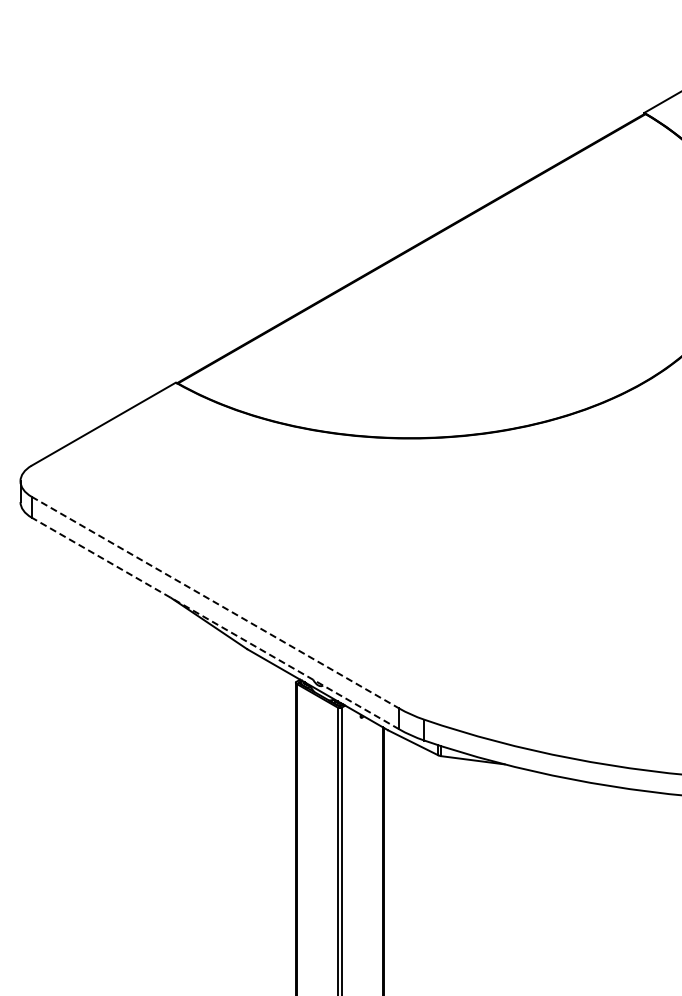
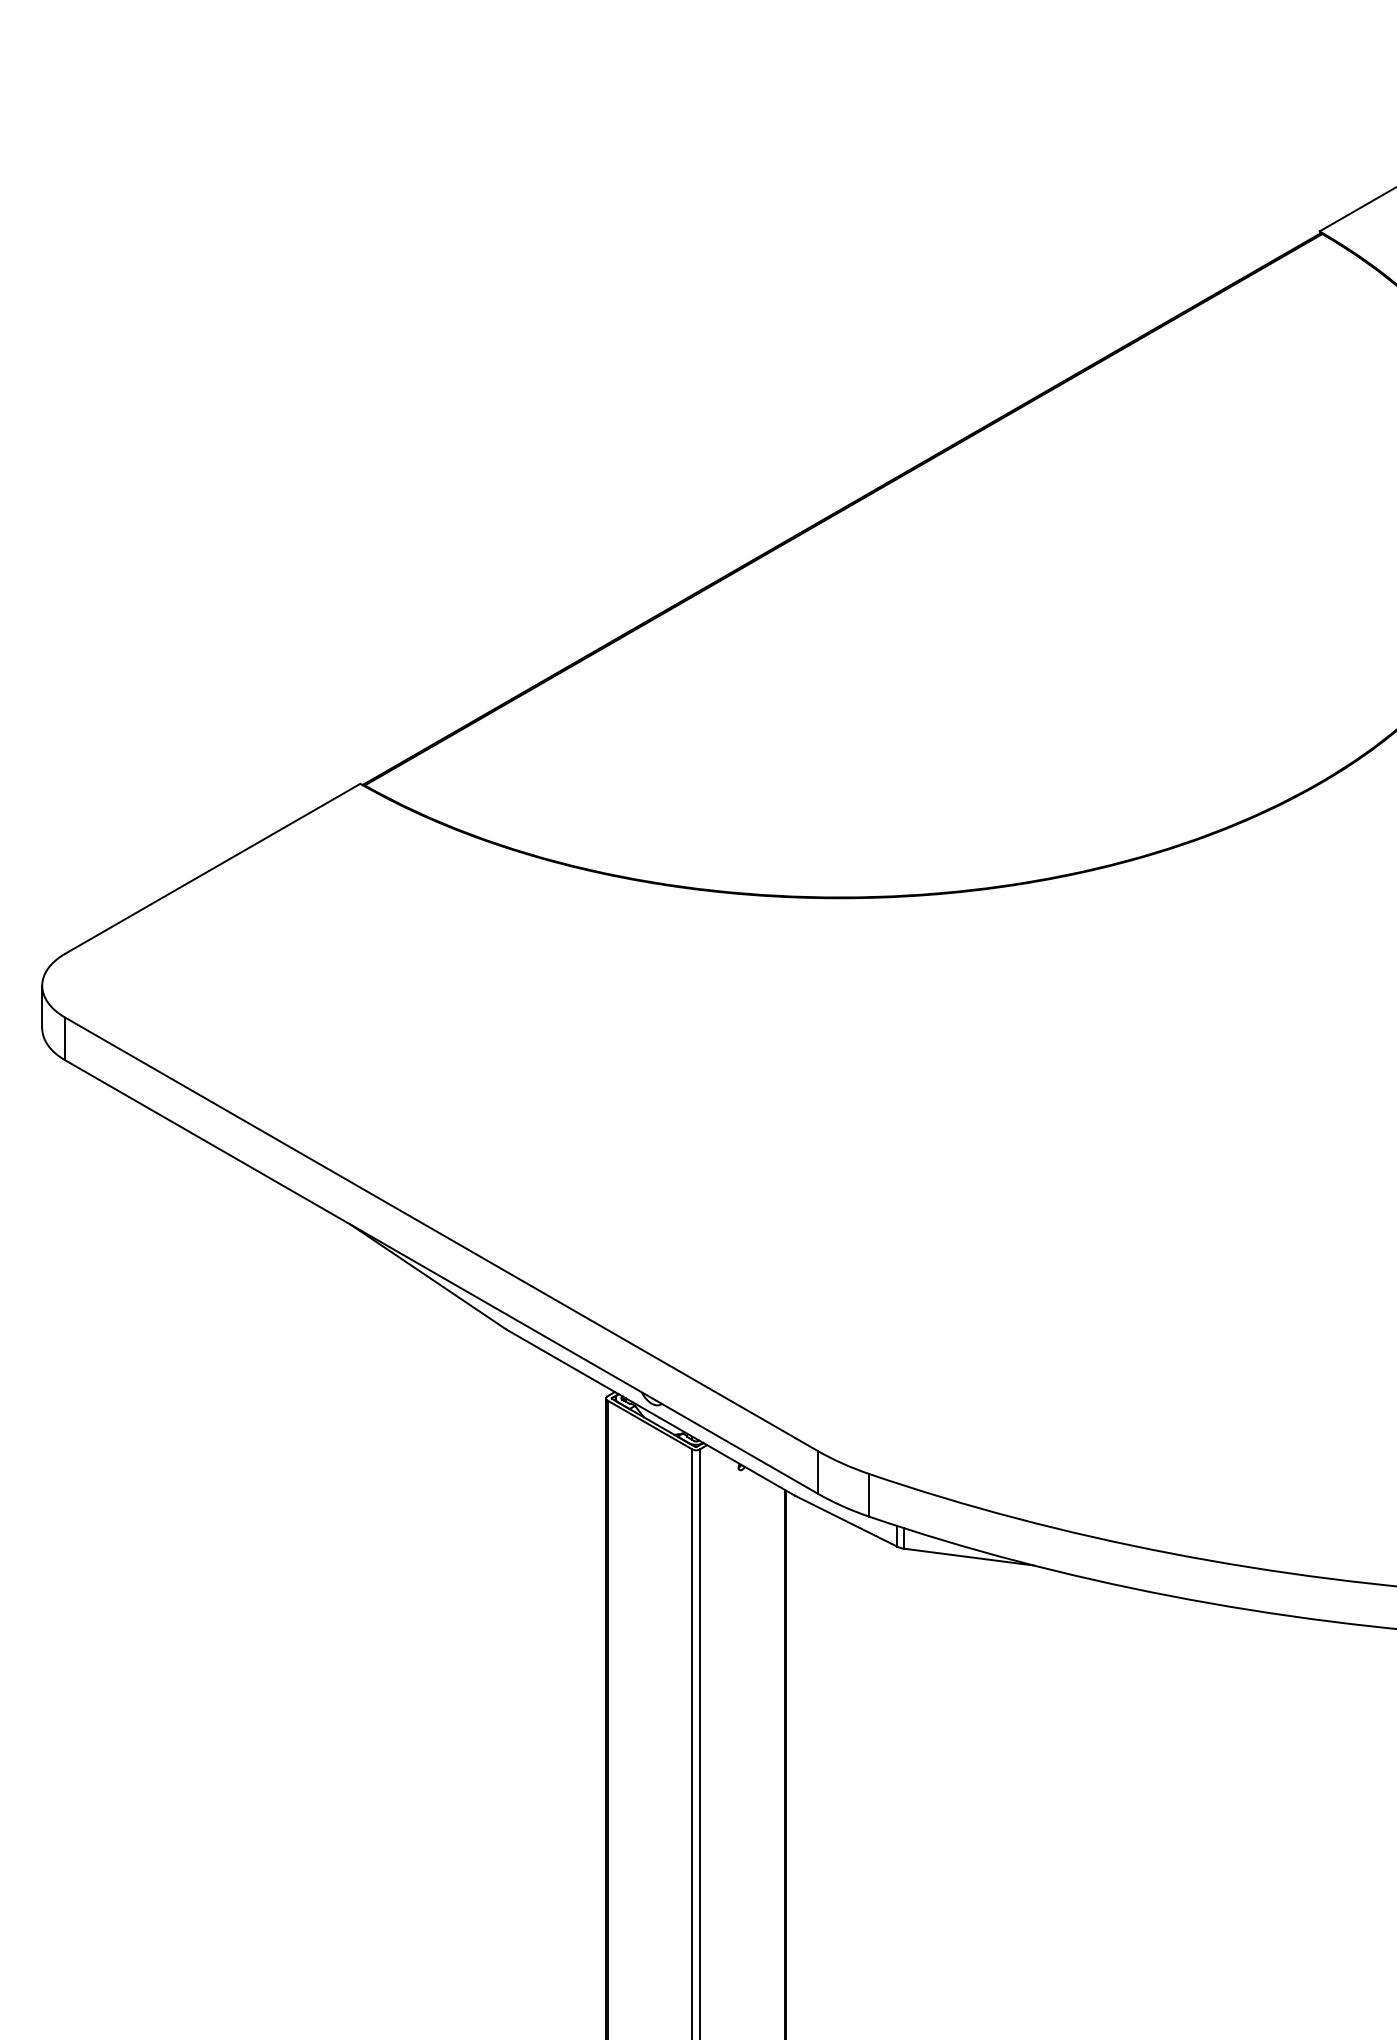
line: (215, 602) -> (441, 1233), dashed -> solid
line: (215, 623) -> (441, 1276), dashed -> solid

